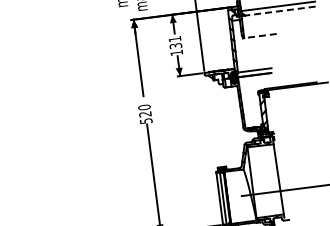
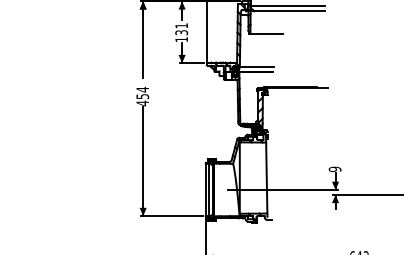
line: (280, 11) -> (289, 11), dashed -> solid
line: (260, 35) -> (266, 33), dashed -> solid
text: (145, 114) -> (142, 96), 520 -> 454

